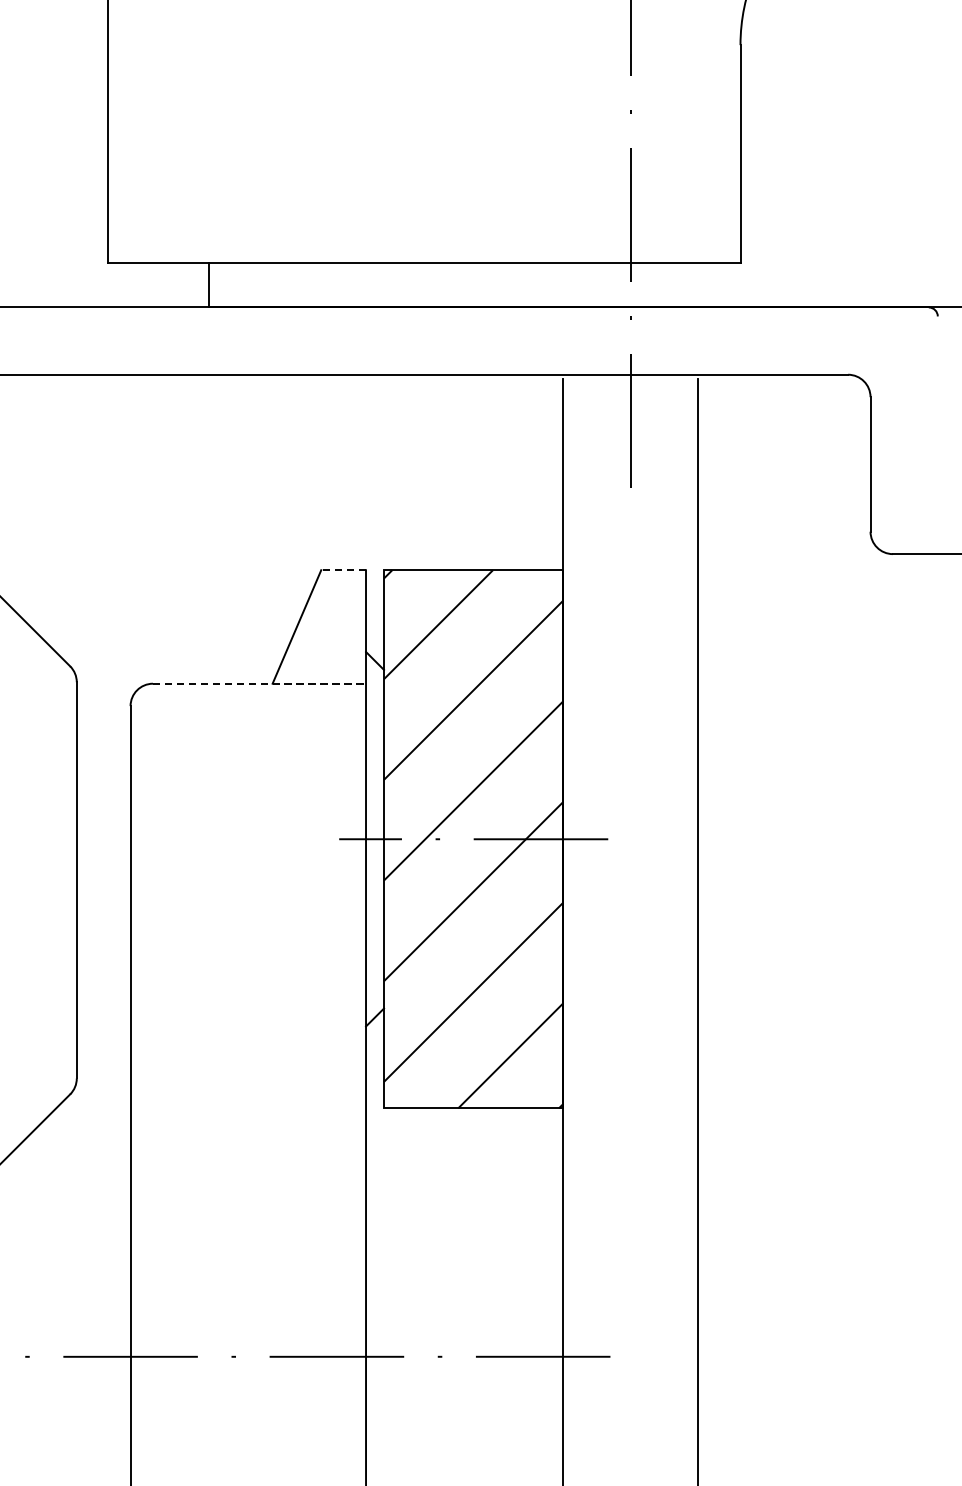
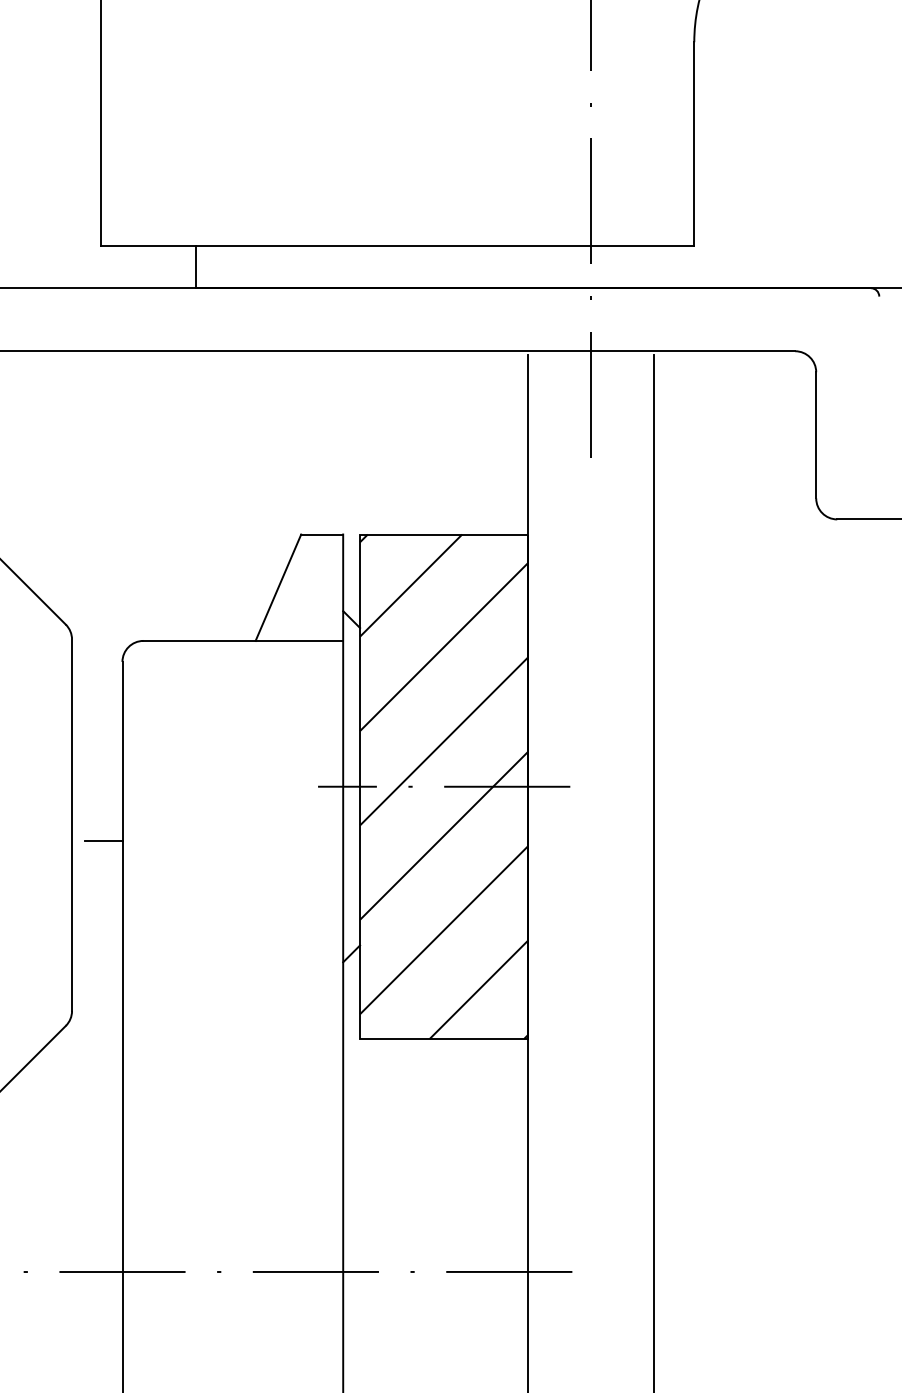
line: (342, 570) -> (321, 534), dashed -> solid
line: (259, 683) -> (243, 640), dashed -> solid
line: (110, 896) -> (103, 840), added

